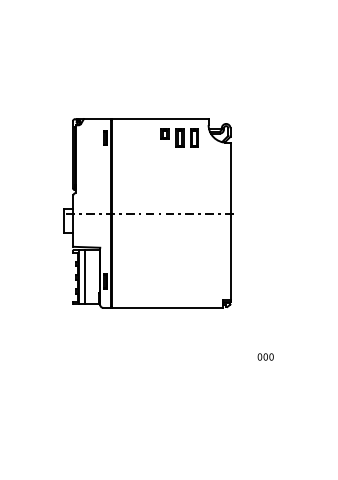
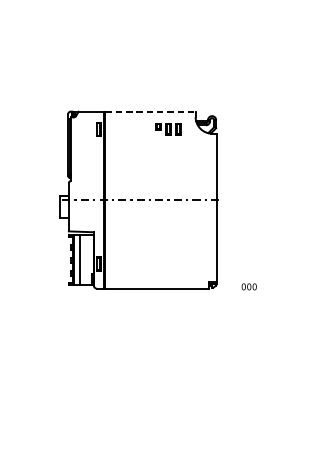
line: (160, 119) -> (150, 111), solid -> dashed
part: (179, 137) -> (168, 128), size x0.7
text: (265, 356) -> (248, 286), moved

